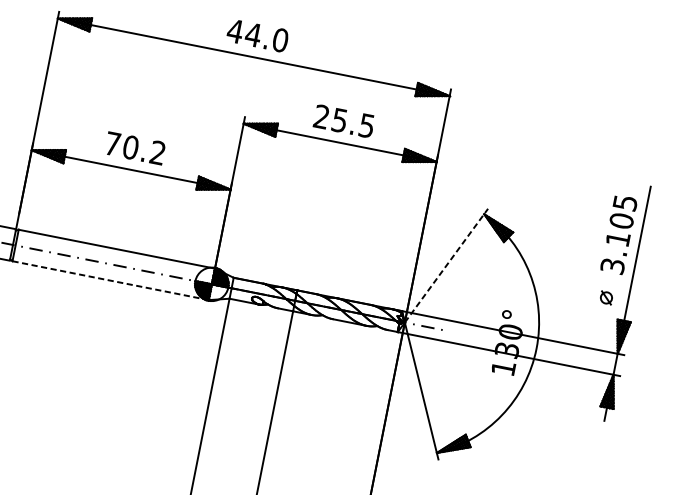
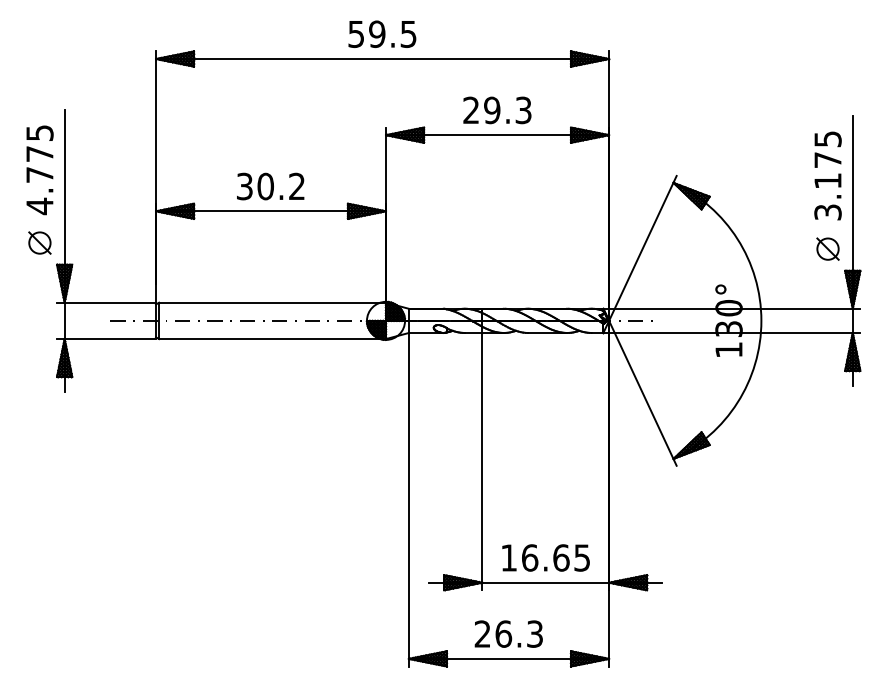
text: (257, 35) -> (381, 34), 44.0 -> 59.5
text: (353, 123) -> (507, 110), 25.5 -> 29.3
text: (112, 143) -> (244, 186), 70.2 -> 30.2
text: (621, 220) -> (827, 159), 3.105 -> 3.175
line: (446, 265) -> (642, 248), dashed -> solid
line: (111, 281) -> (273, 339), dashed -> solid
part: (606, 297) -> (827, 248), size x1.67

